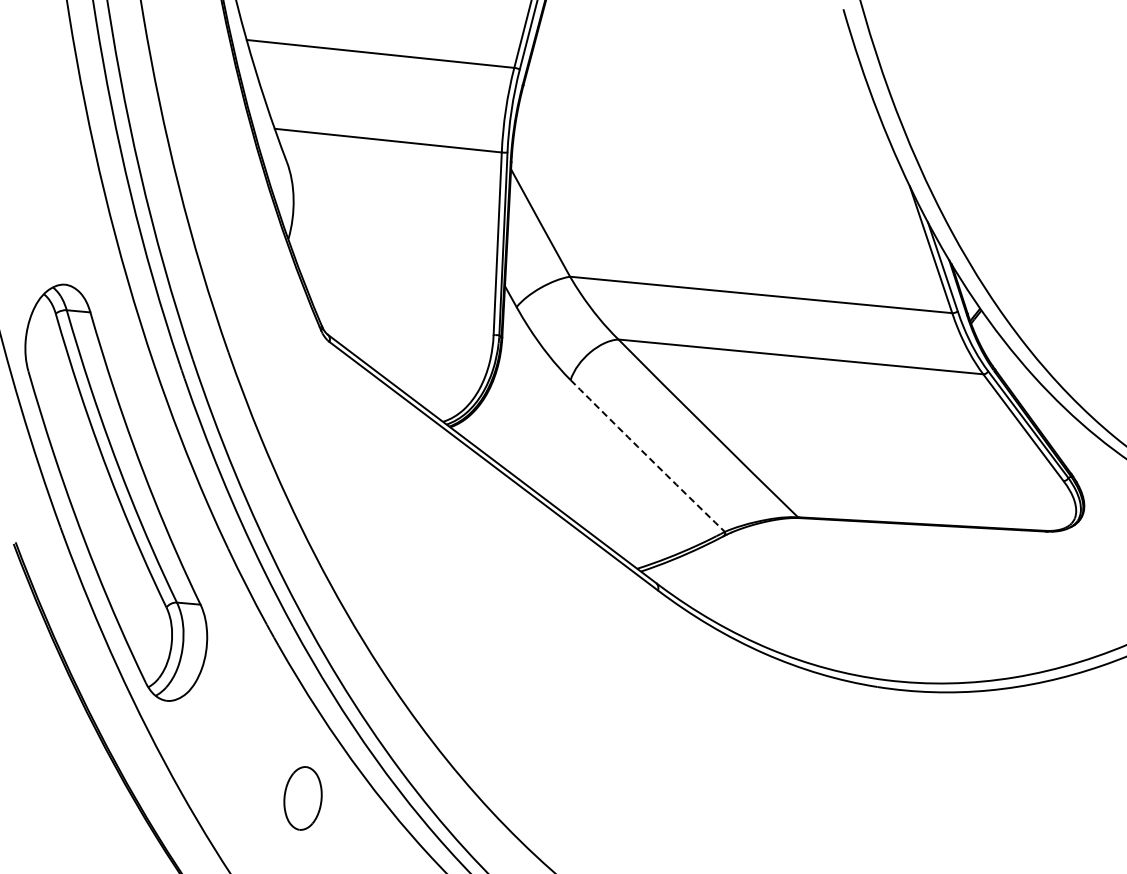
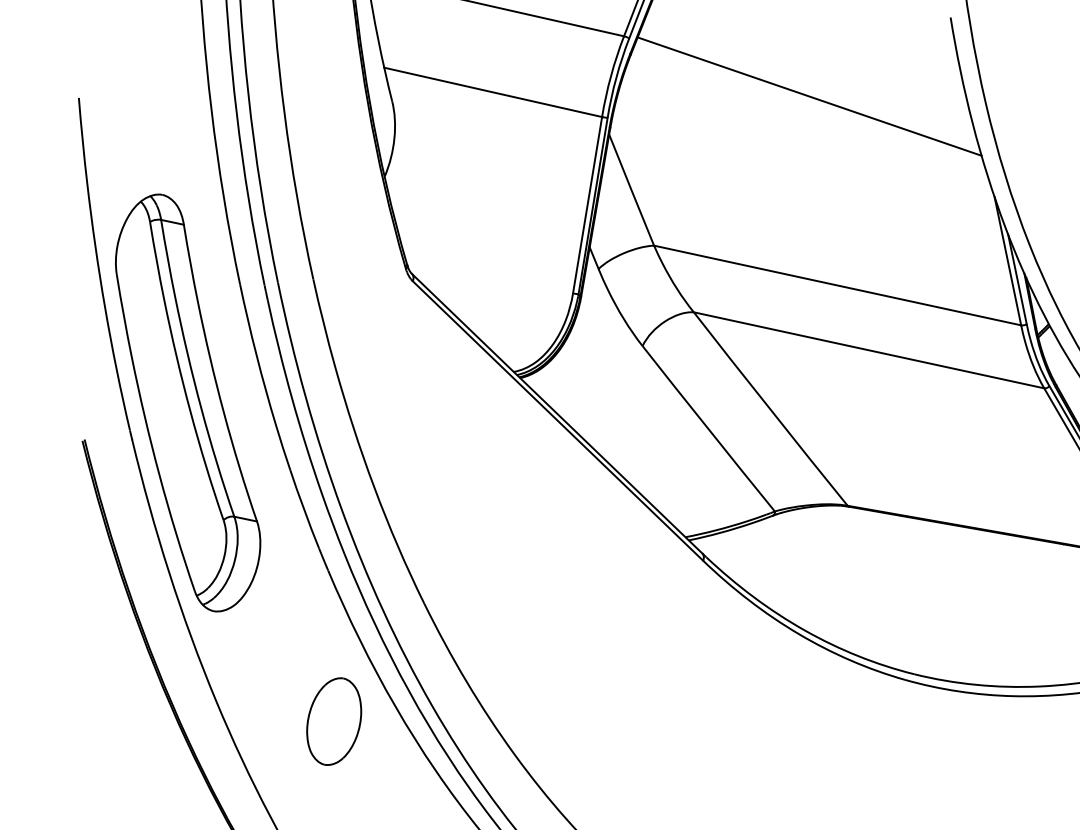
line: (709, 106) -> (809, 96), added
arc: (647, 456) -> (708, 429), dashed -> solid
part: (302, 798) -> (333, 721), size x1.43

